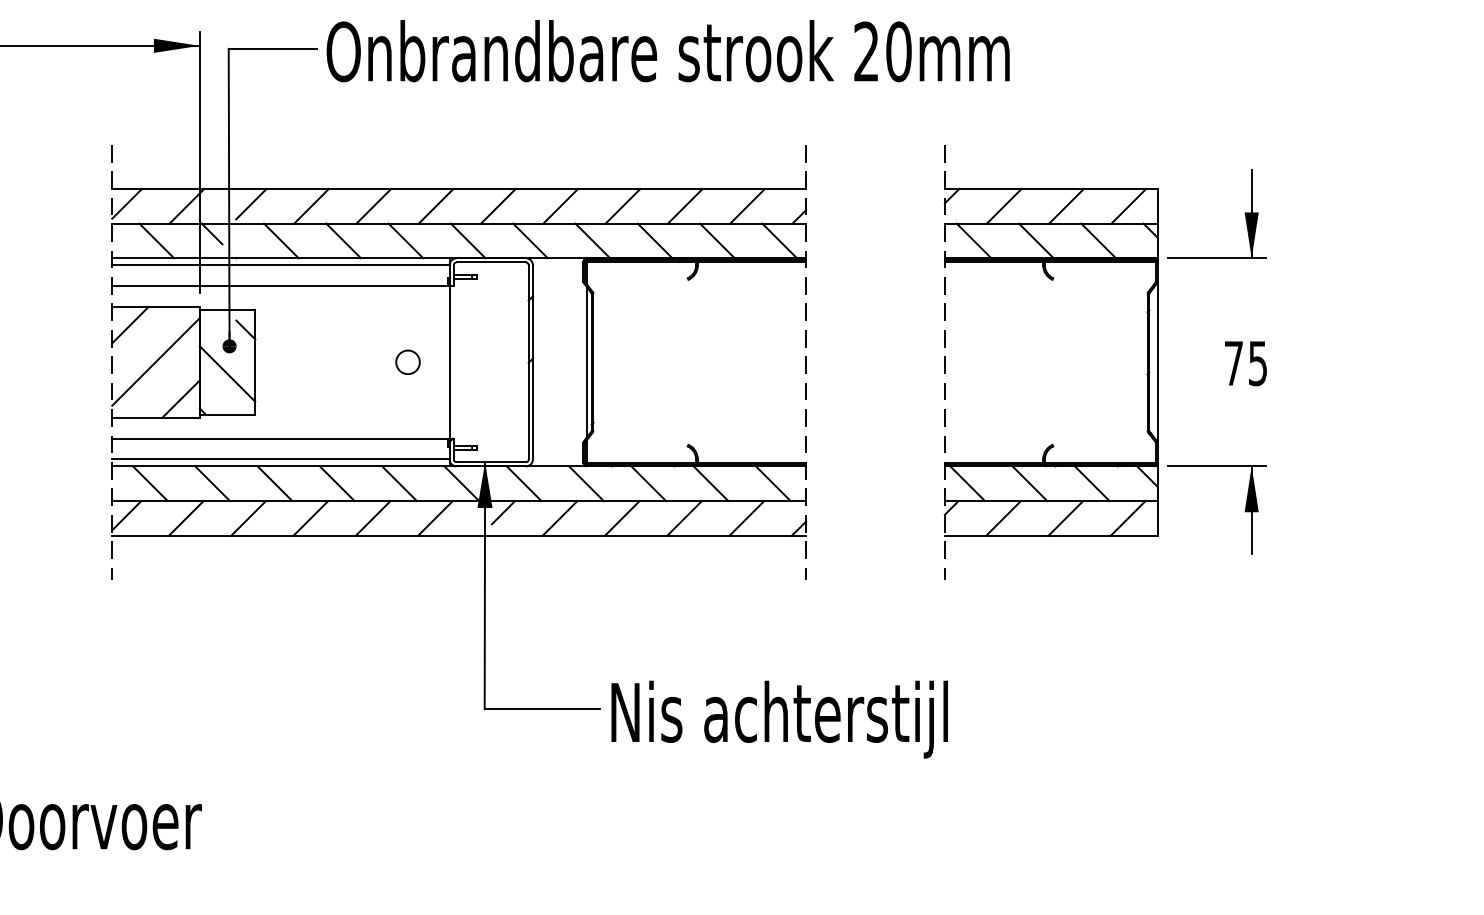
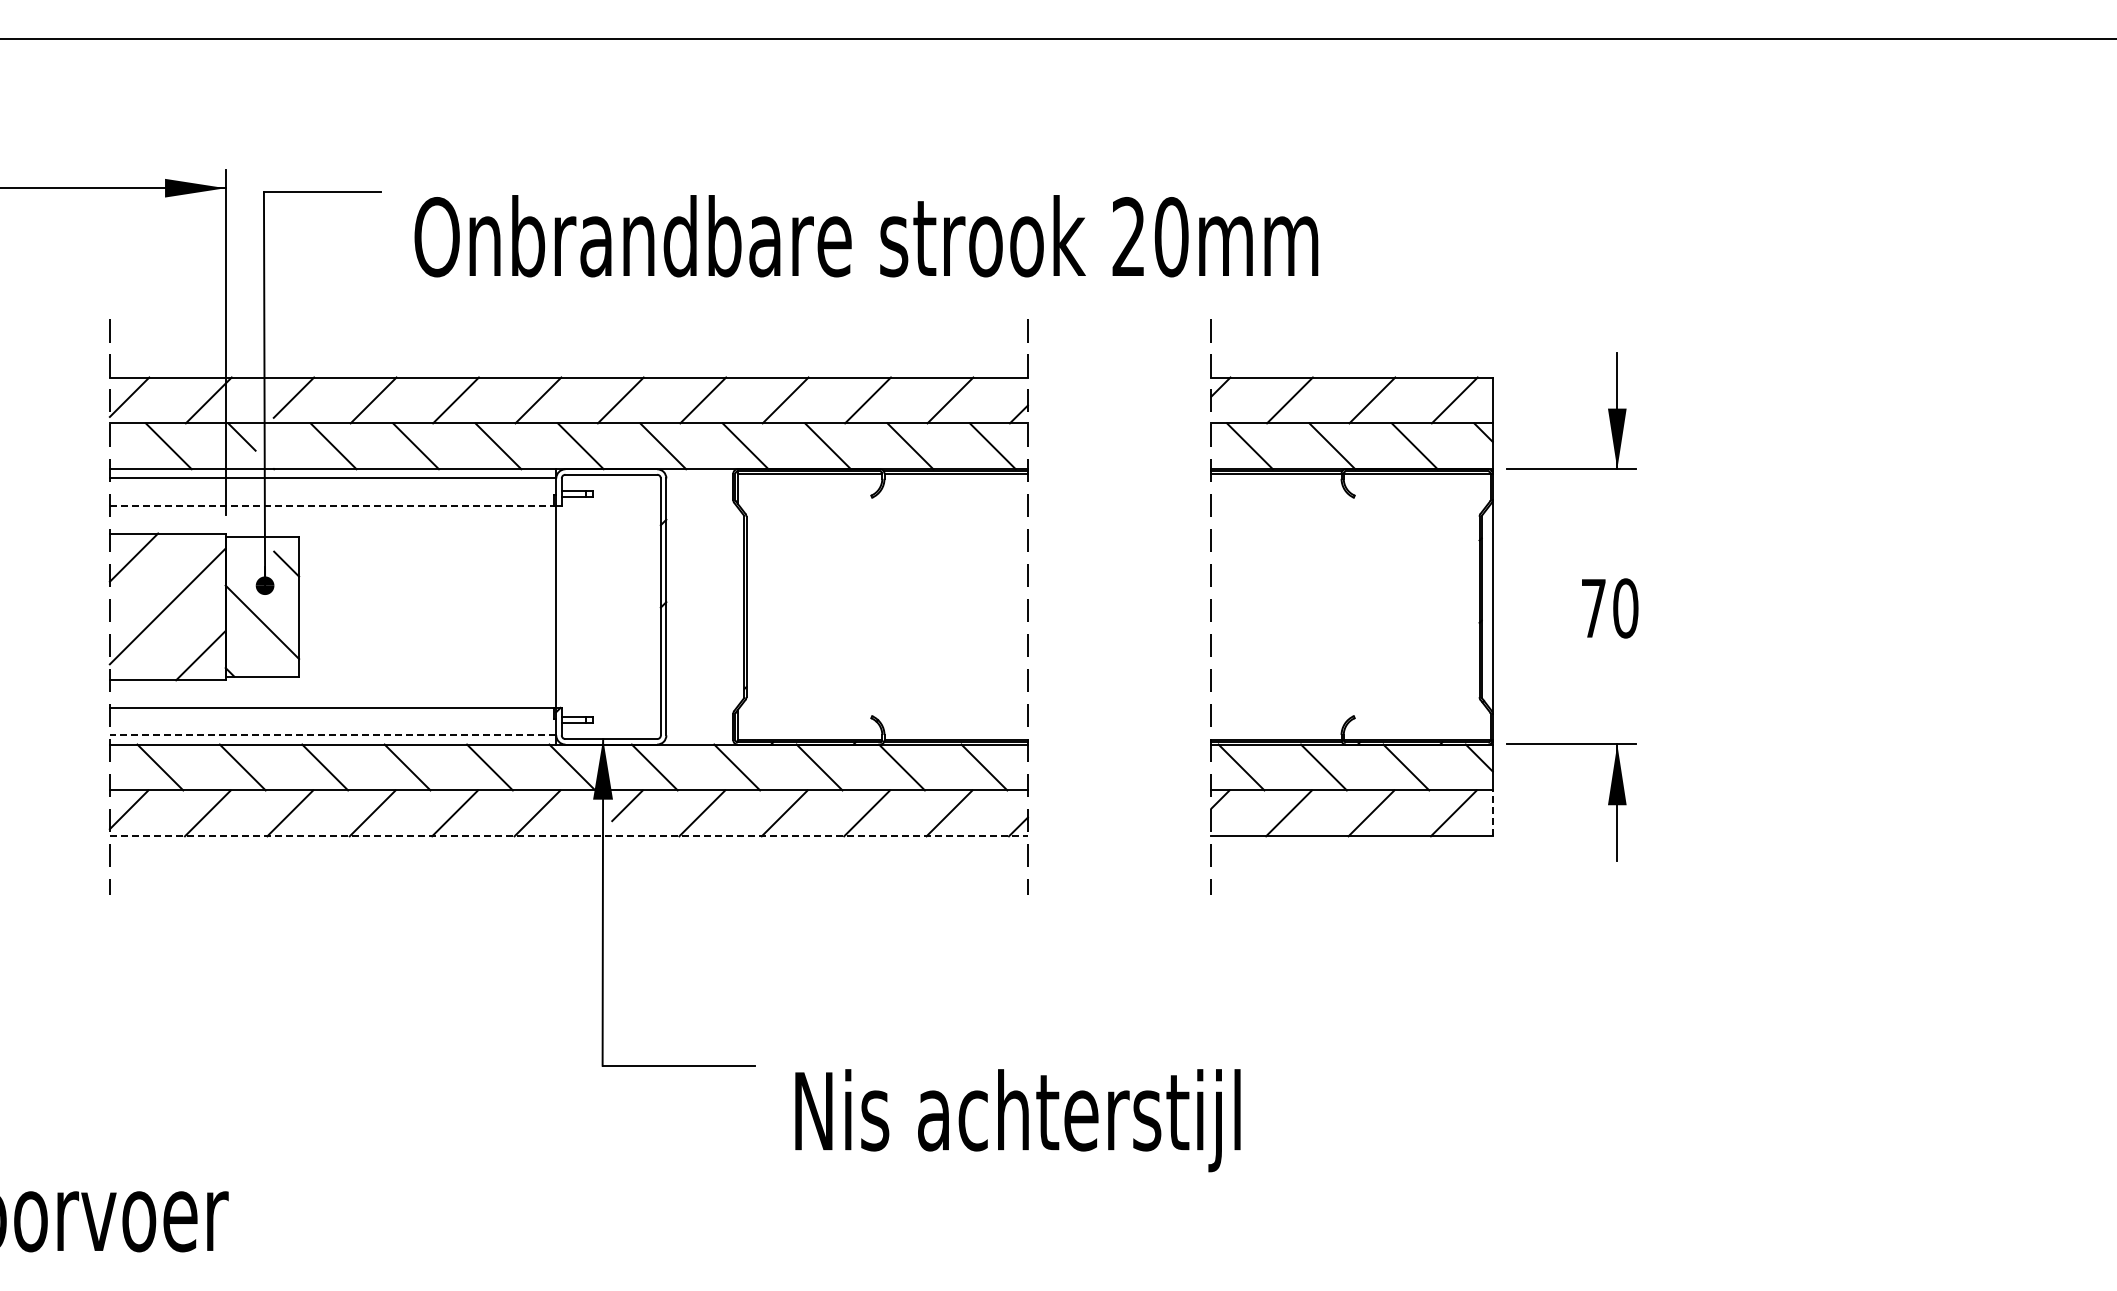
text: (668, 51) -> (866, 236), moved
line: (280, 285) -> (332, 505), solid -> dashed
circle: (407, 362) -> (500, 606), removed
line: (586, 362) -> (737, 606), removed
text: (1257, 363) -> (1625, 608), 75 -> 70
line: (280, 459) -> (332, 735), solid -> dashed
line: (1157, 518) -> (1492, 813), solid -> dashed
line: (459, 535) -> (569, 836), solid -> dashed
text: (779, 719) -> (1017, 1120), moved

